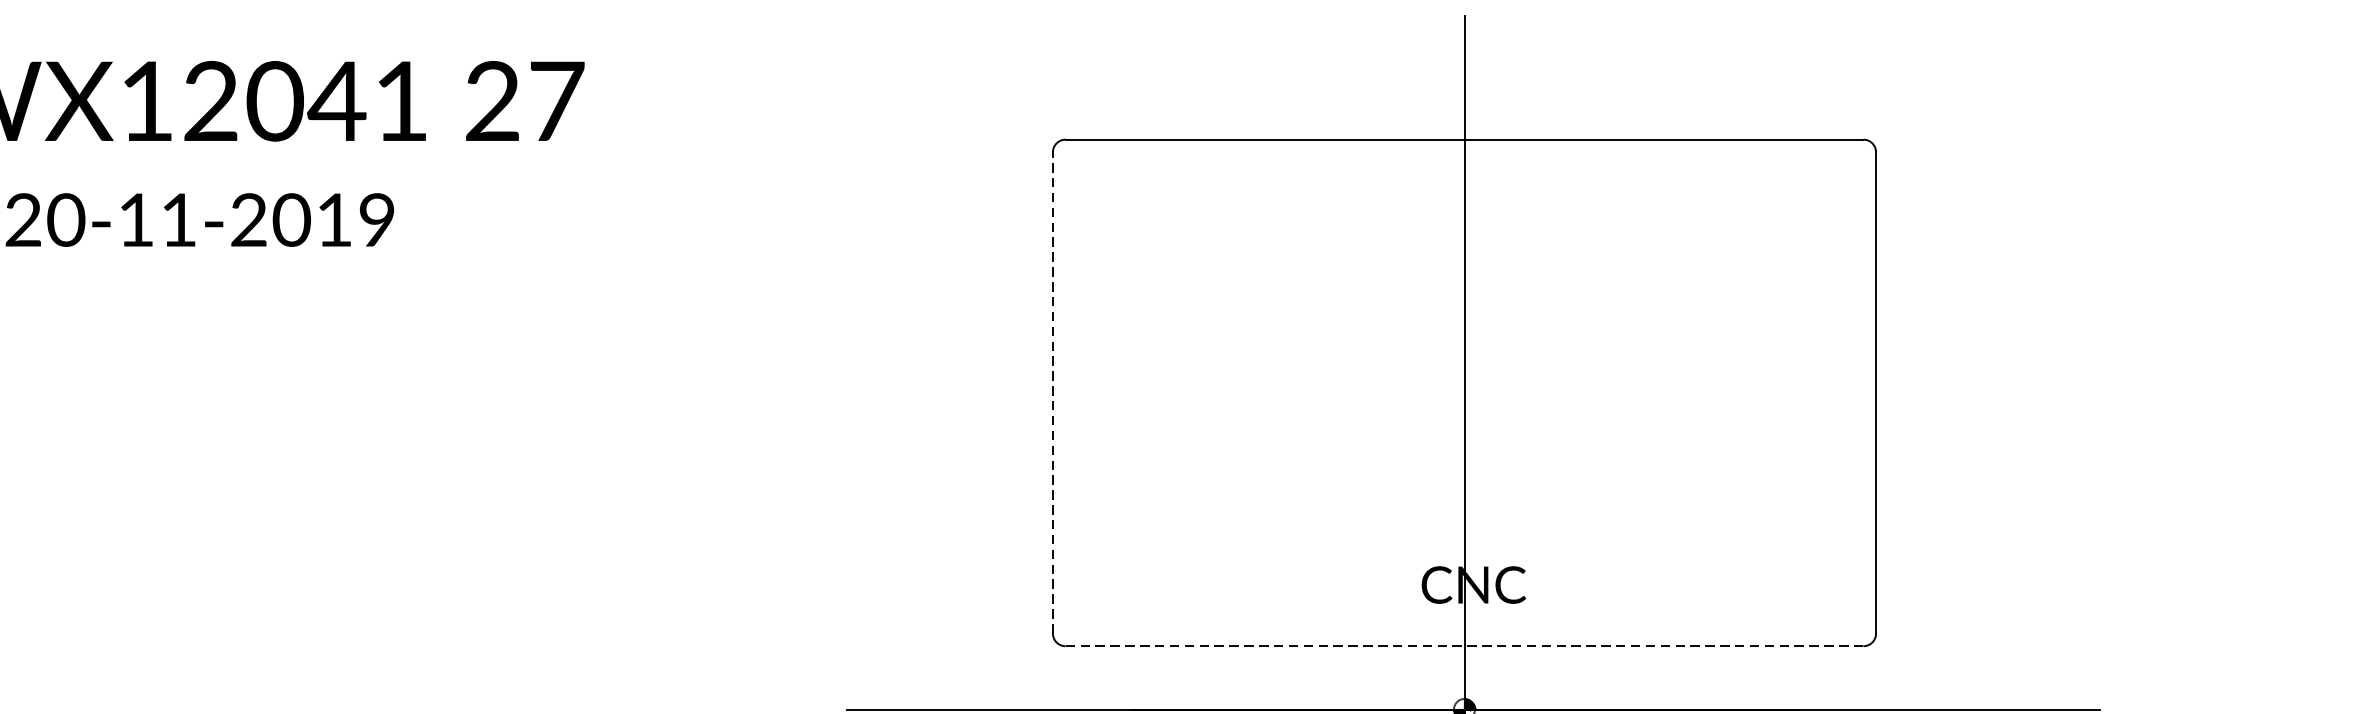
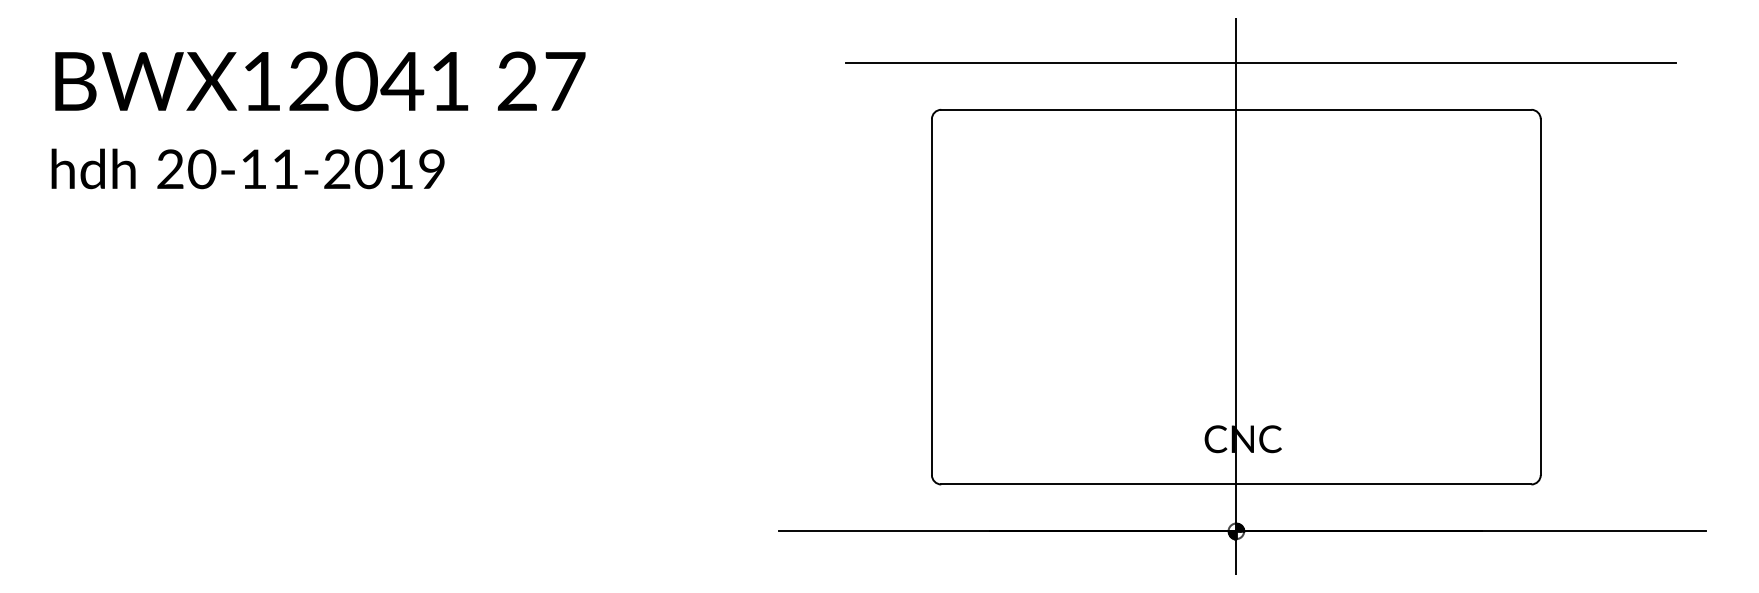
line: (1497, 75) -> (1260, 62), added
line: (1052, 393) -> (931, 297), dashed -> solid
line: (1463, 646) -> (1235, 484), dashed -> solid

